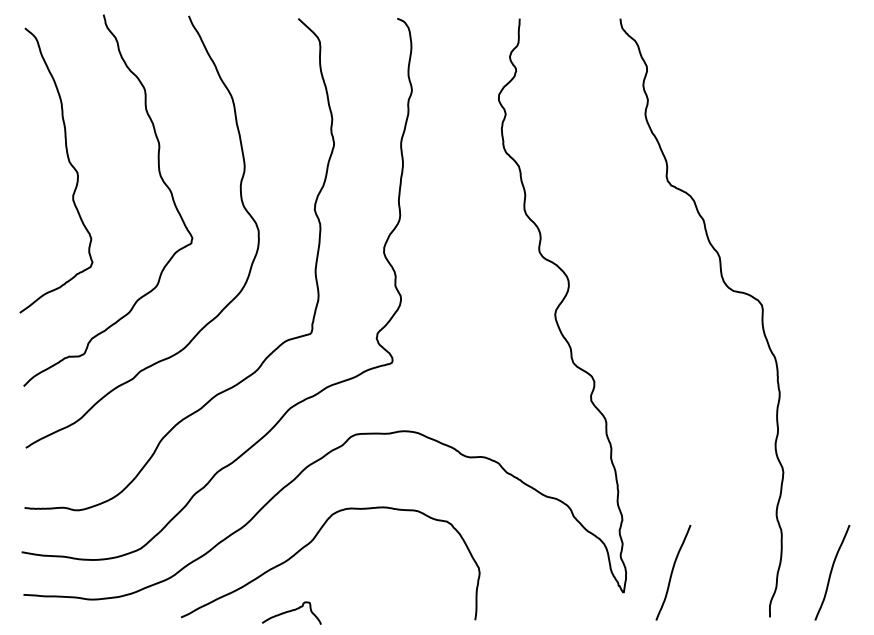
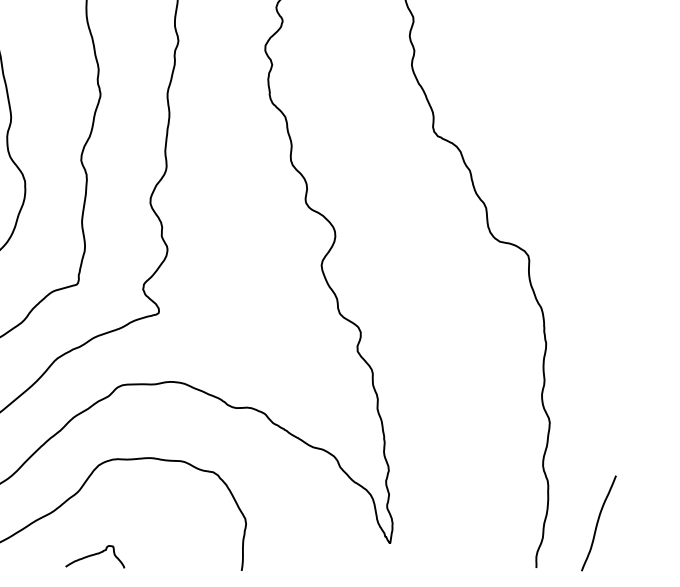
curve: (673, 571) -> (439, 522), removed
curve: (291, 611) -> (94, 555), moved

